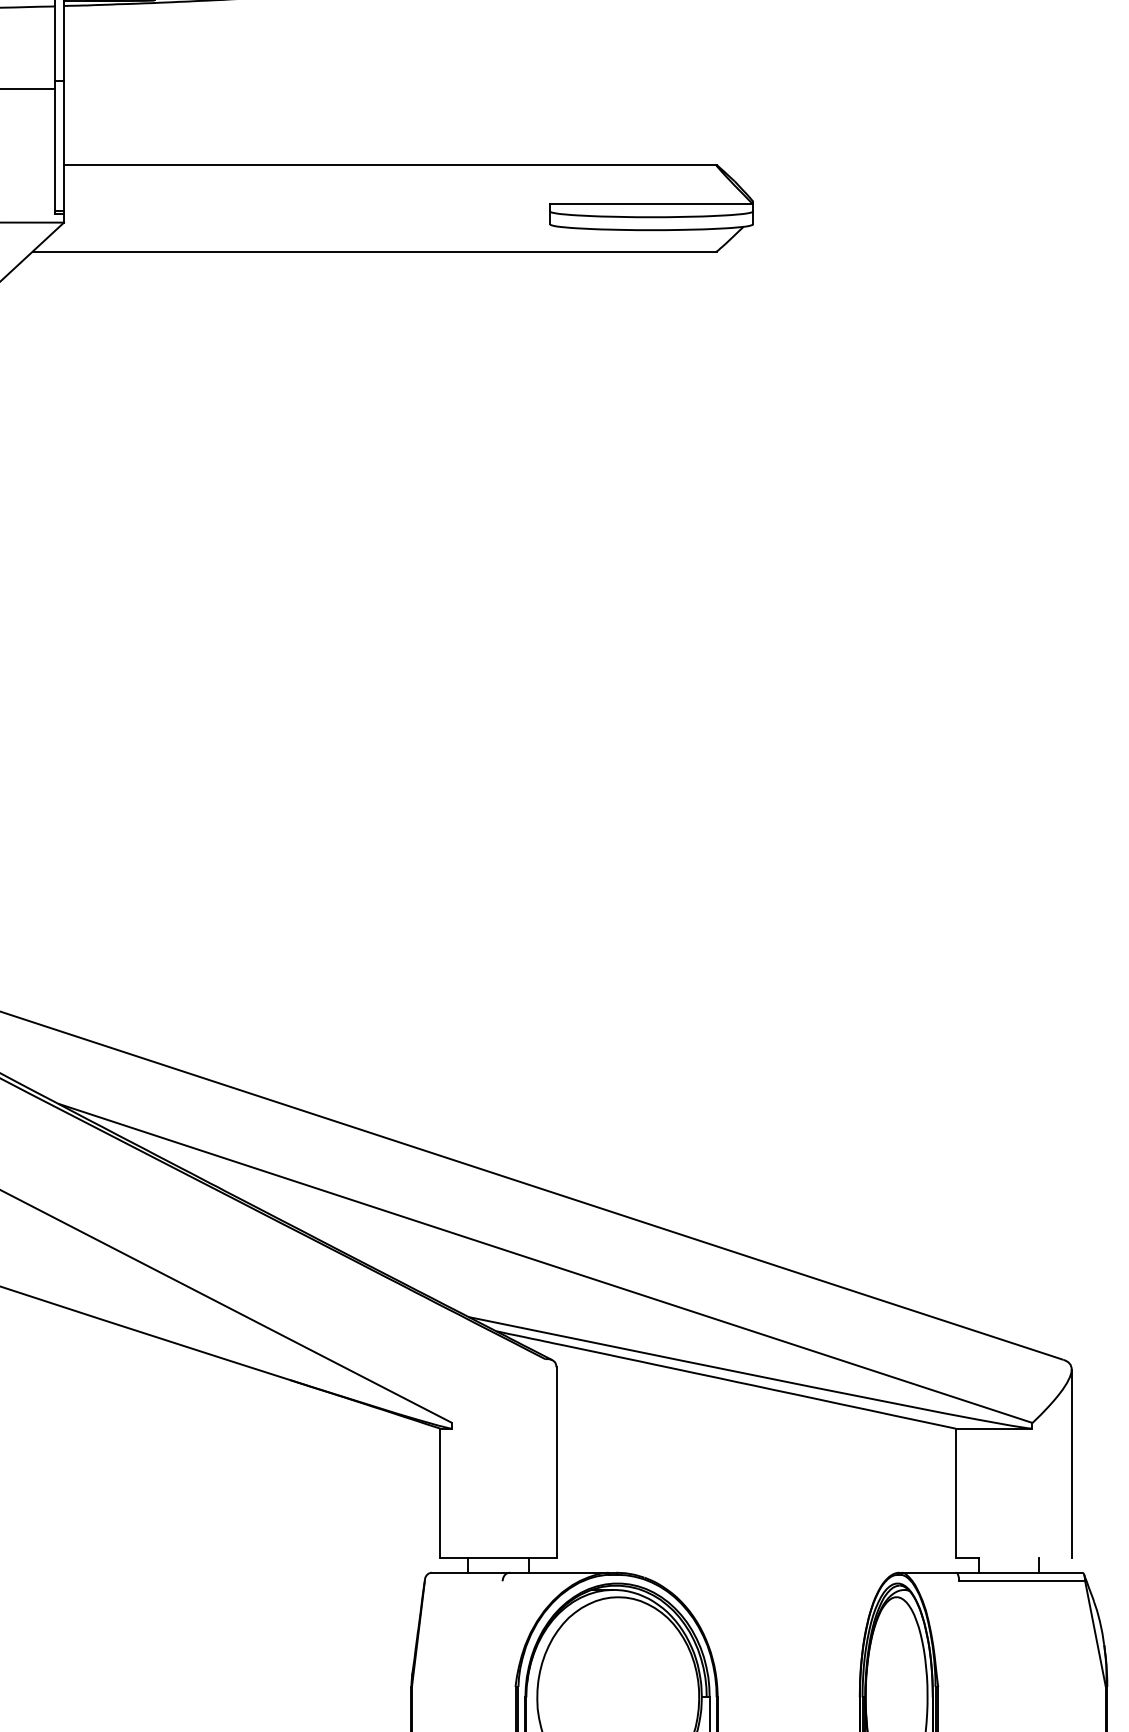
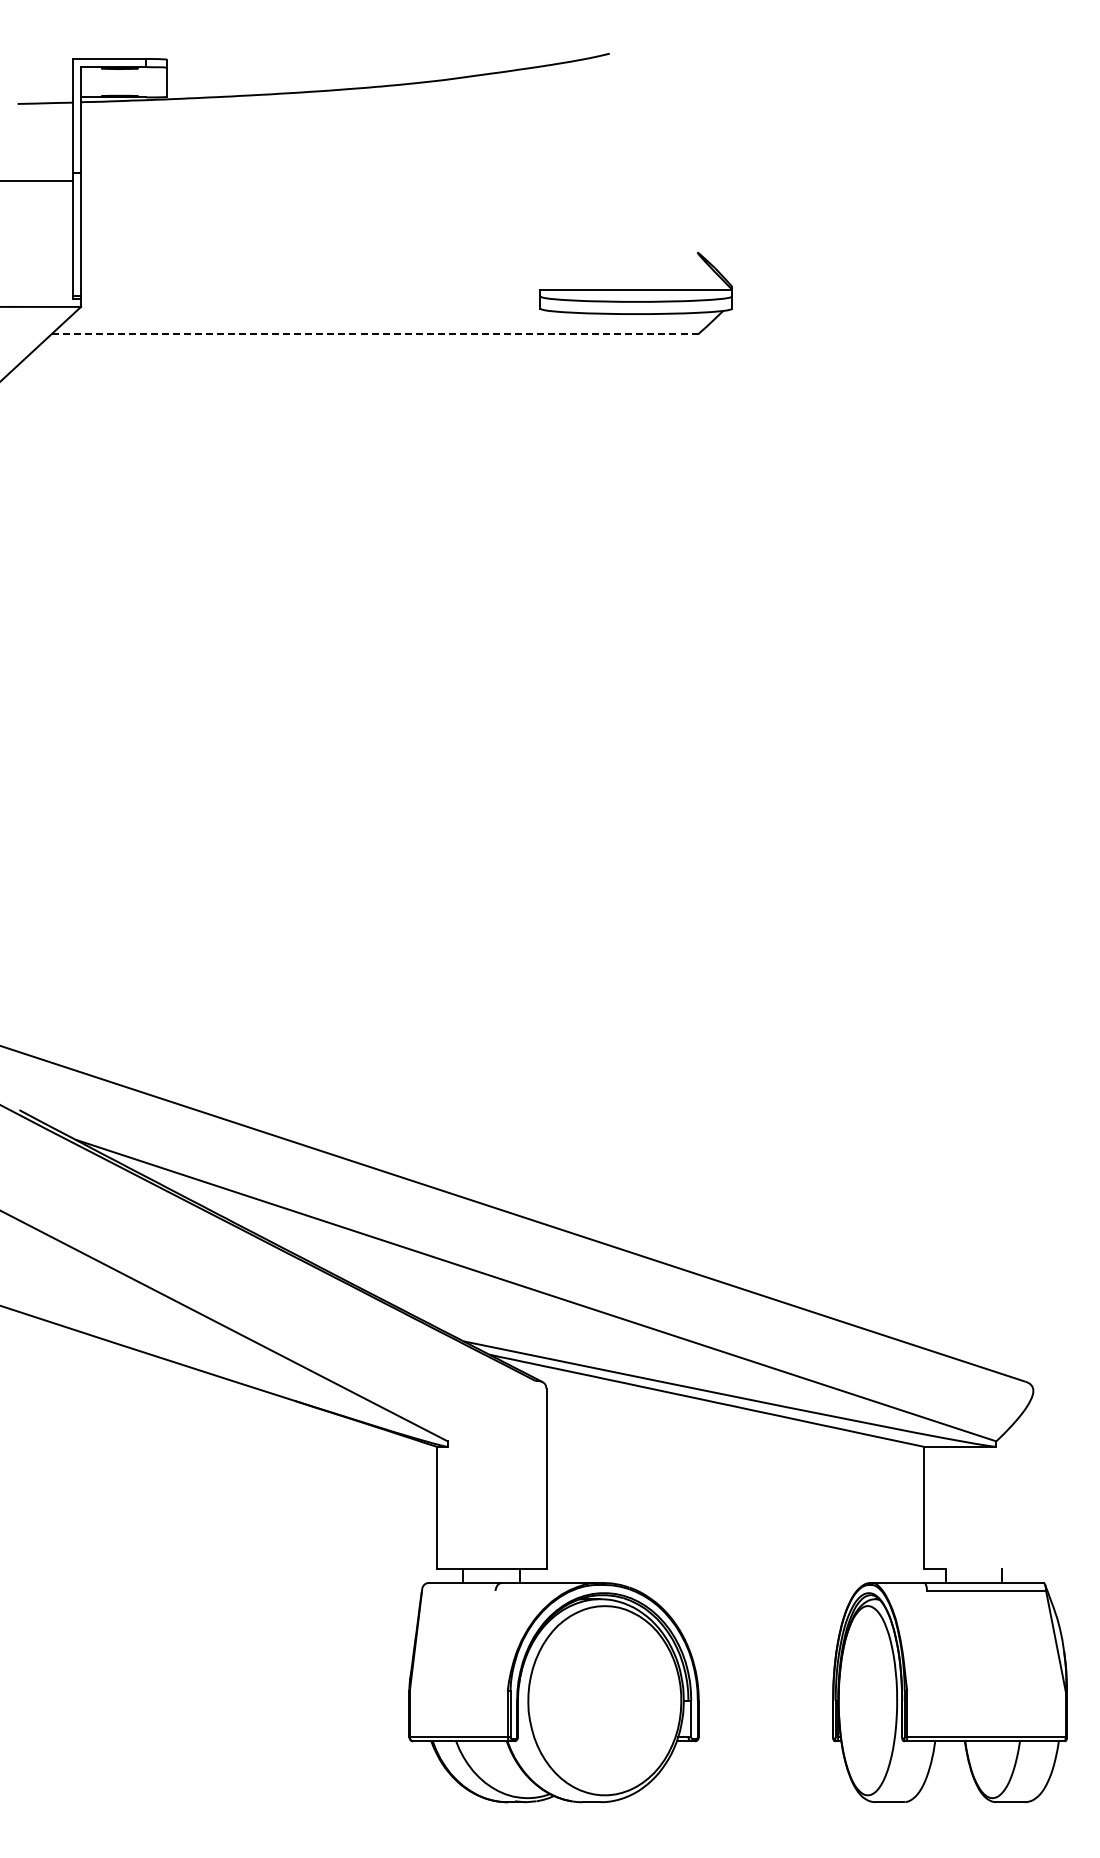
line: (390, 164) -> (389, 252), removed
line: (375, 251) -> (375, 334), solid -> dashed
line: (1071, 1463) -> (1033, 1479), removed

